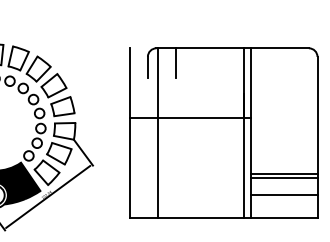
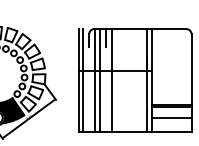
line: (138, 133) -> (83, 80), added
line: (165, 133) -> (99, 80), added
line: (186, 133) -> (112, 80), added

